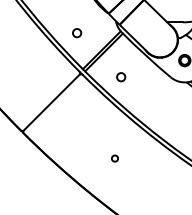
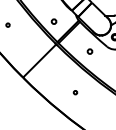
circle: (120, 76) -> (89, 51), moved

